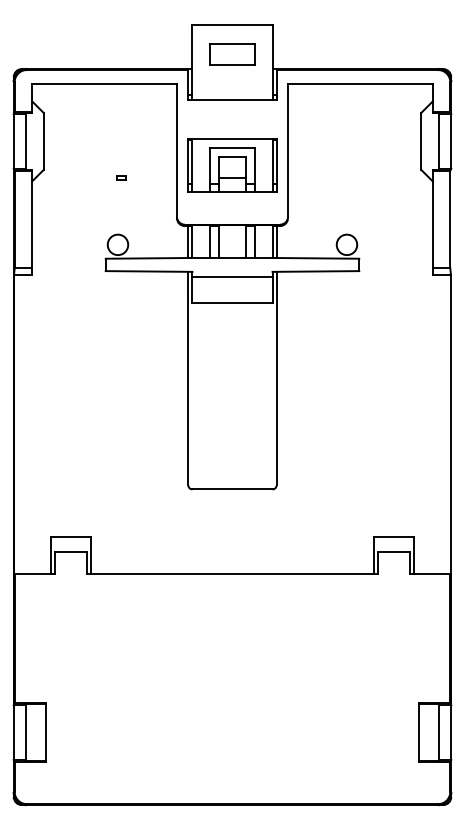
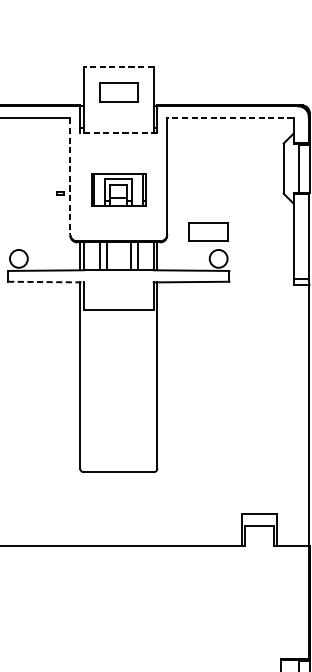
line: (232, 24) -> (118, 66), solid -> dashed
line: (359, 83) -> (229, 118), solid -> dashed
line: (232, 100) -> (118, 132), solid -> dashed
line: (176, 150) -> (69, 176), solid -> dashed
part: (232, 165) -> (118, 189), size x0.7
part: (121, 177) -> (60, 193), moved
part: (335, 214) -> (208, 232), added
line: (149, 271) -> (46, 282), solid -> dashed
line: (232, 277) -> (118, 287), removed

